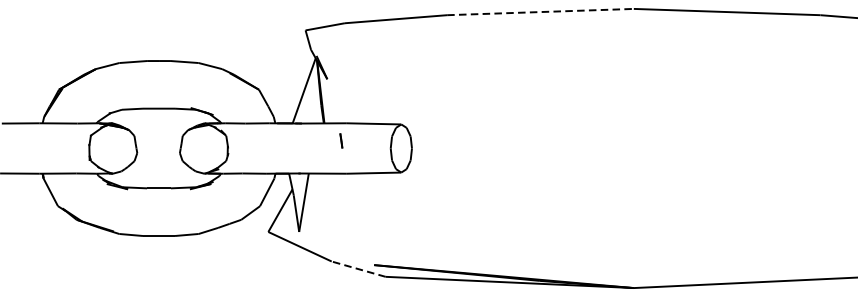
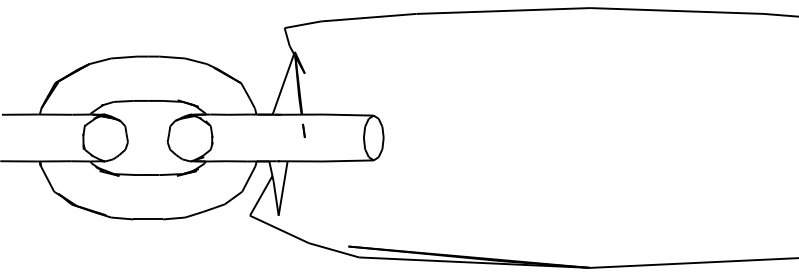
line: (540, 12) -> (503, 11), dashed -> solid
line: (340, 140) -> (303, 130), moved
line: (358, 269) -> (333, 250), dashed -> solid

